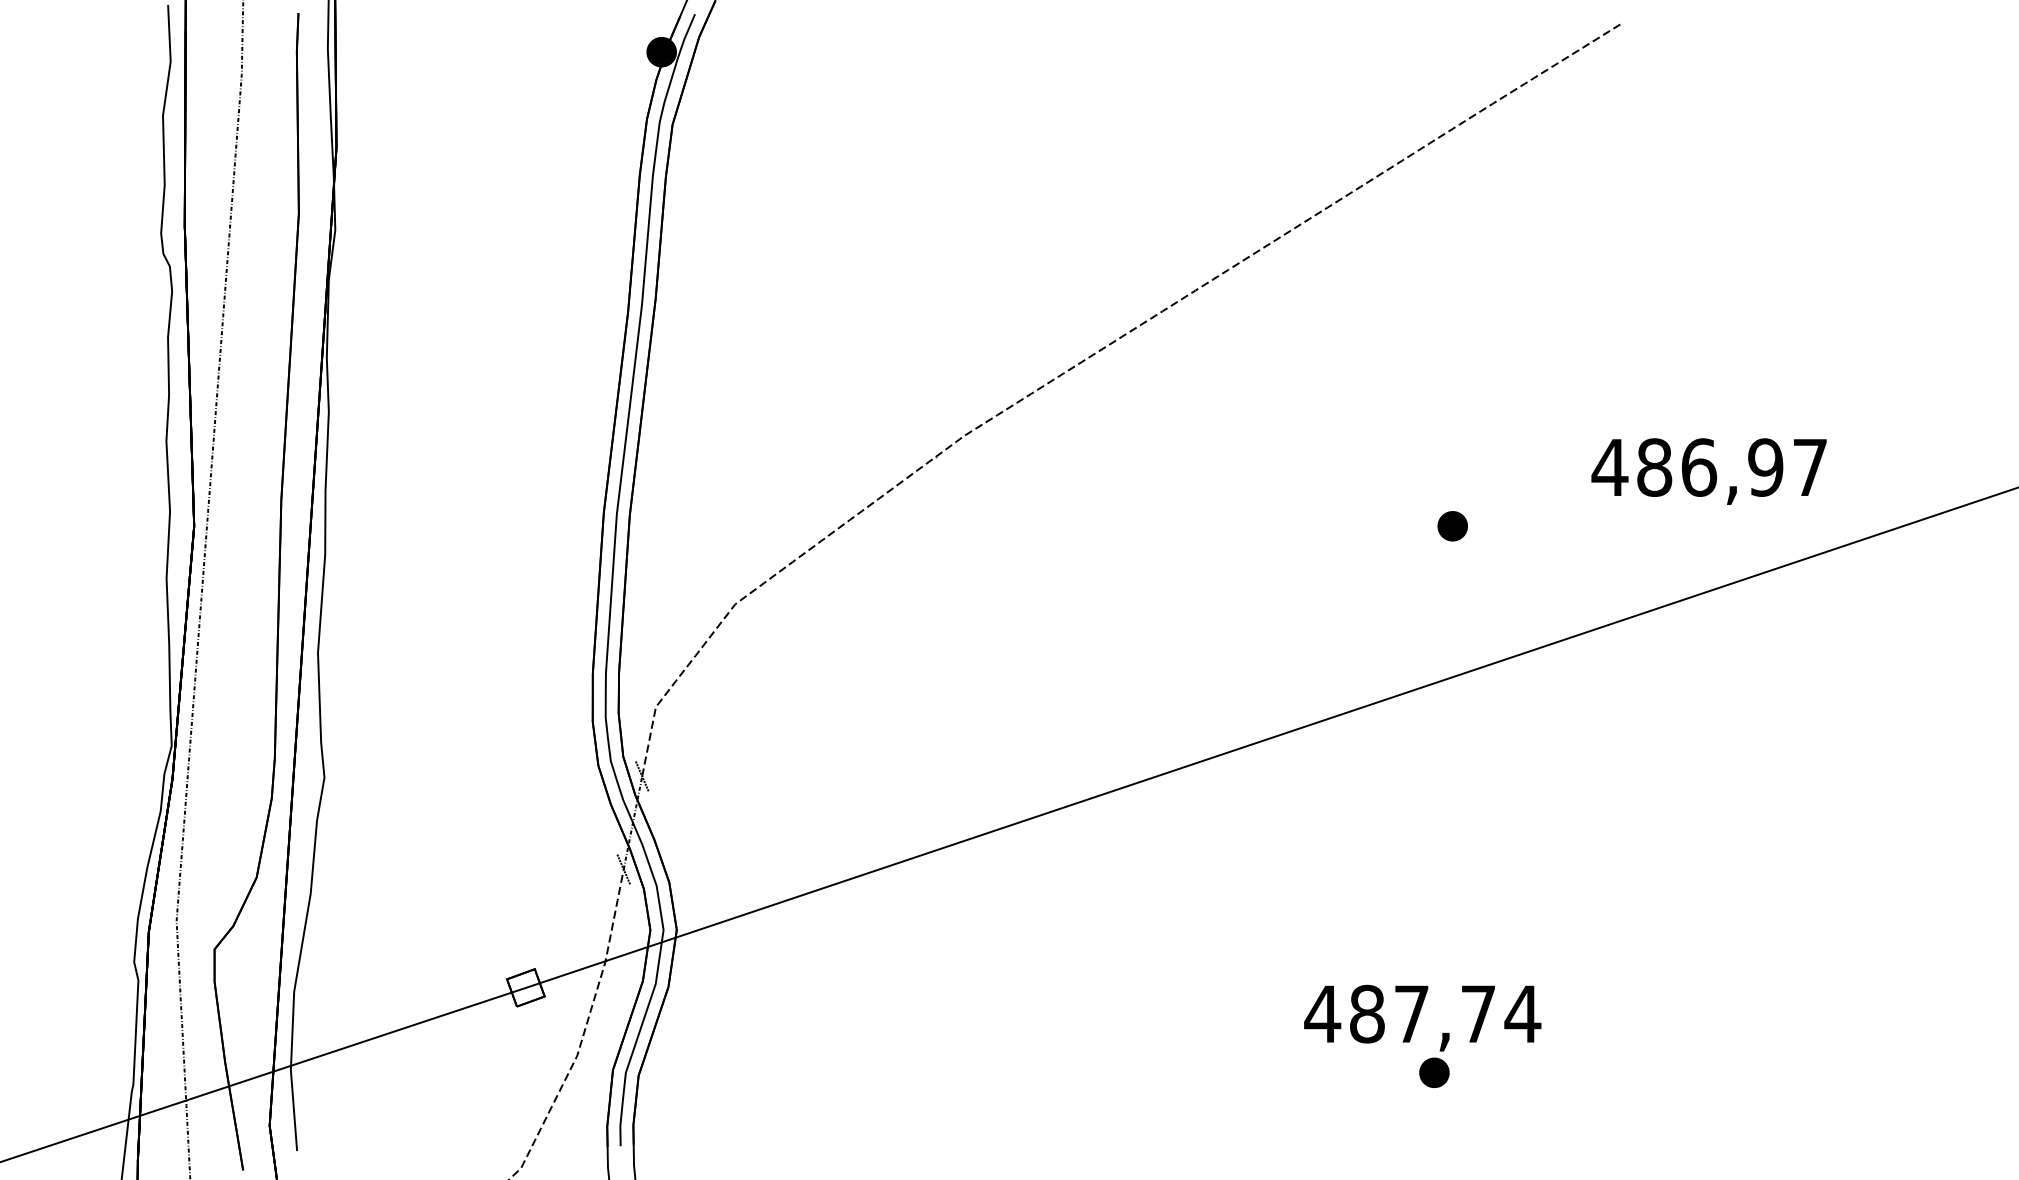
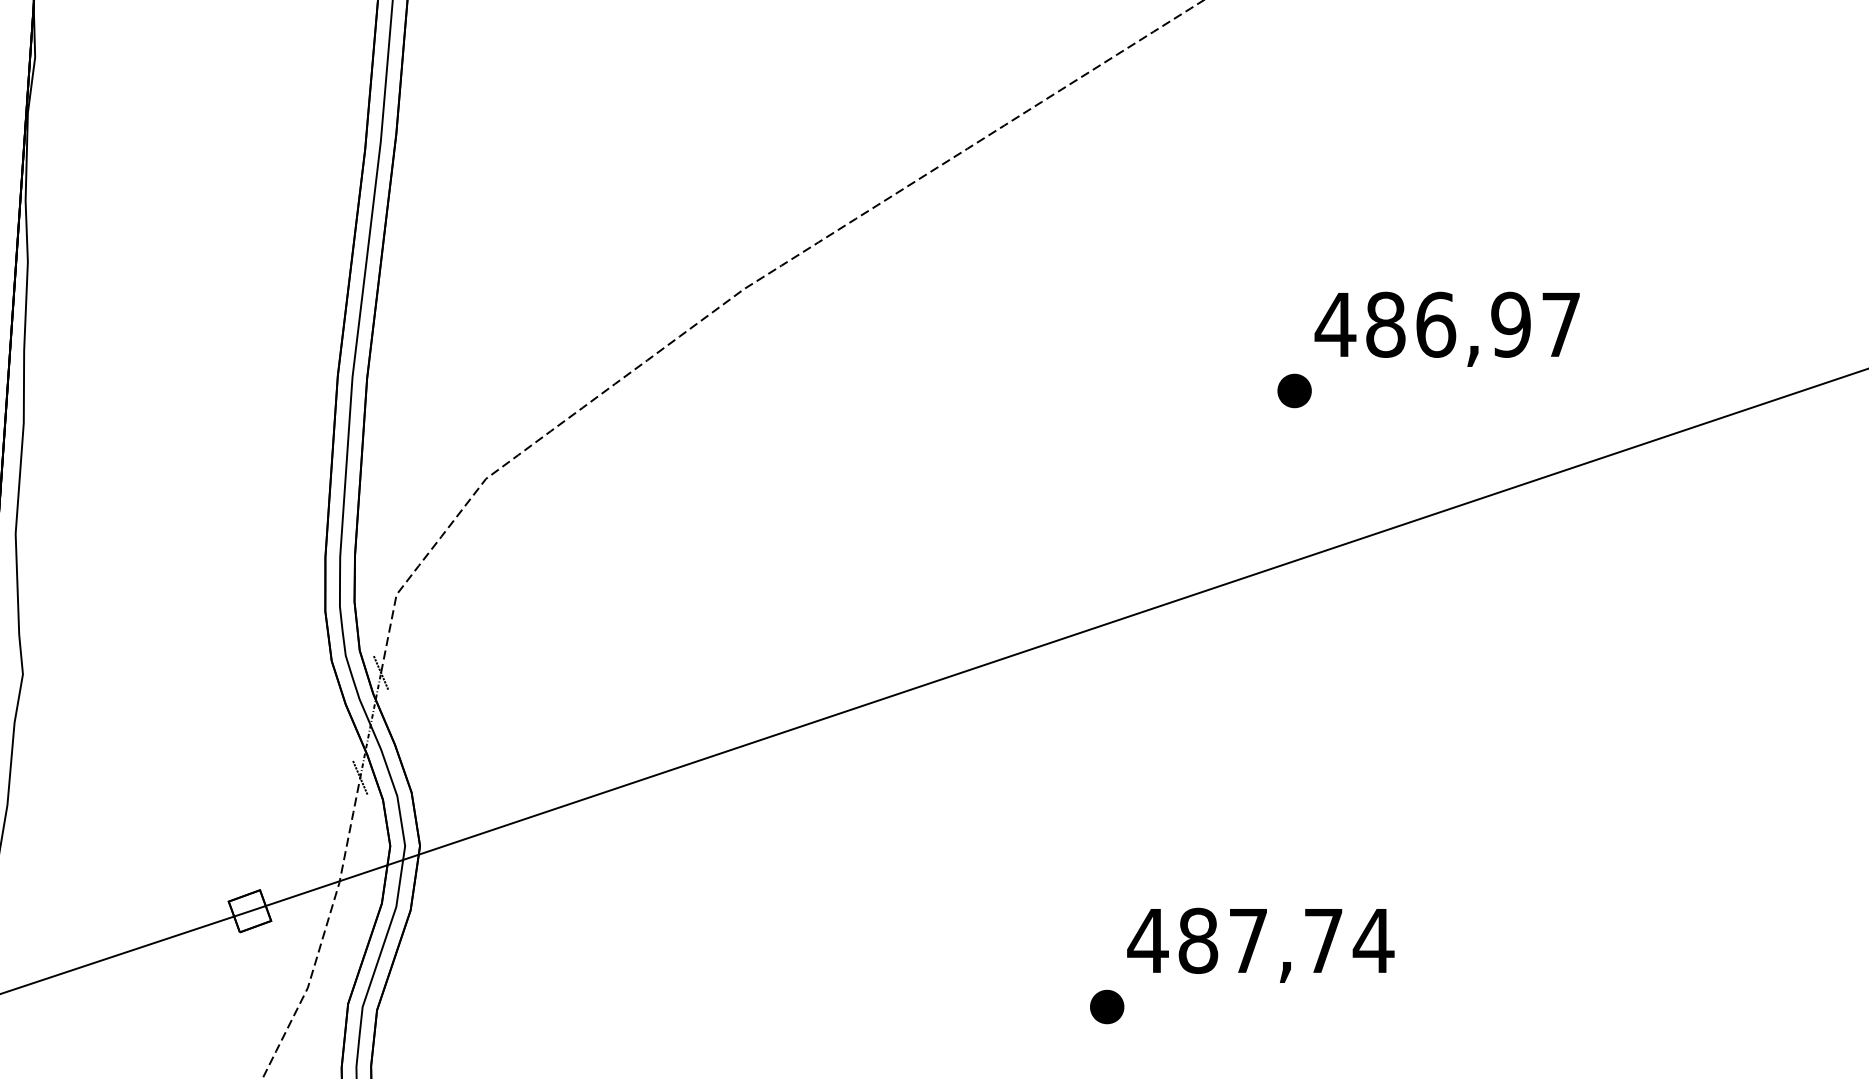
text: (1708, 471) -> (1446, 329), moved
part: (1434, 1072) -> (1107, 1006), moved

